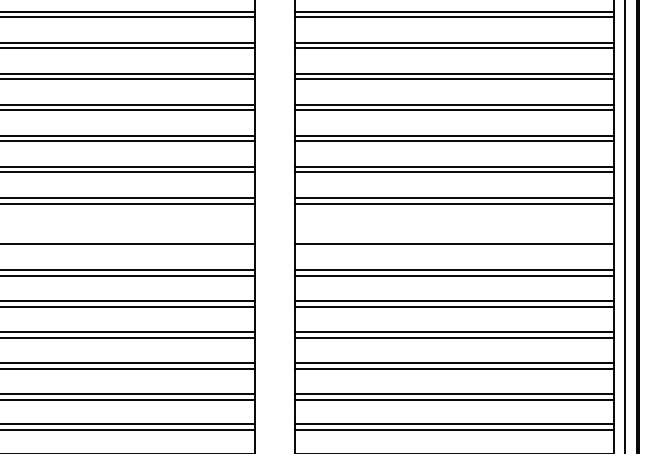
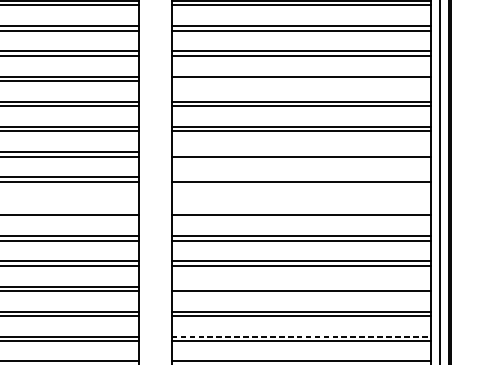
line: (453, 79) -> (300, 81), removed
line: (453, 166) -> (300, 151), removed
line: (453, 197) -> (300, 177), removed
line: (453, 332) -> (300, 286), removed
line: (454, 394) -> (301, 336), solid -> dashed

